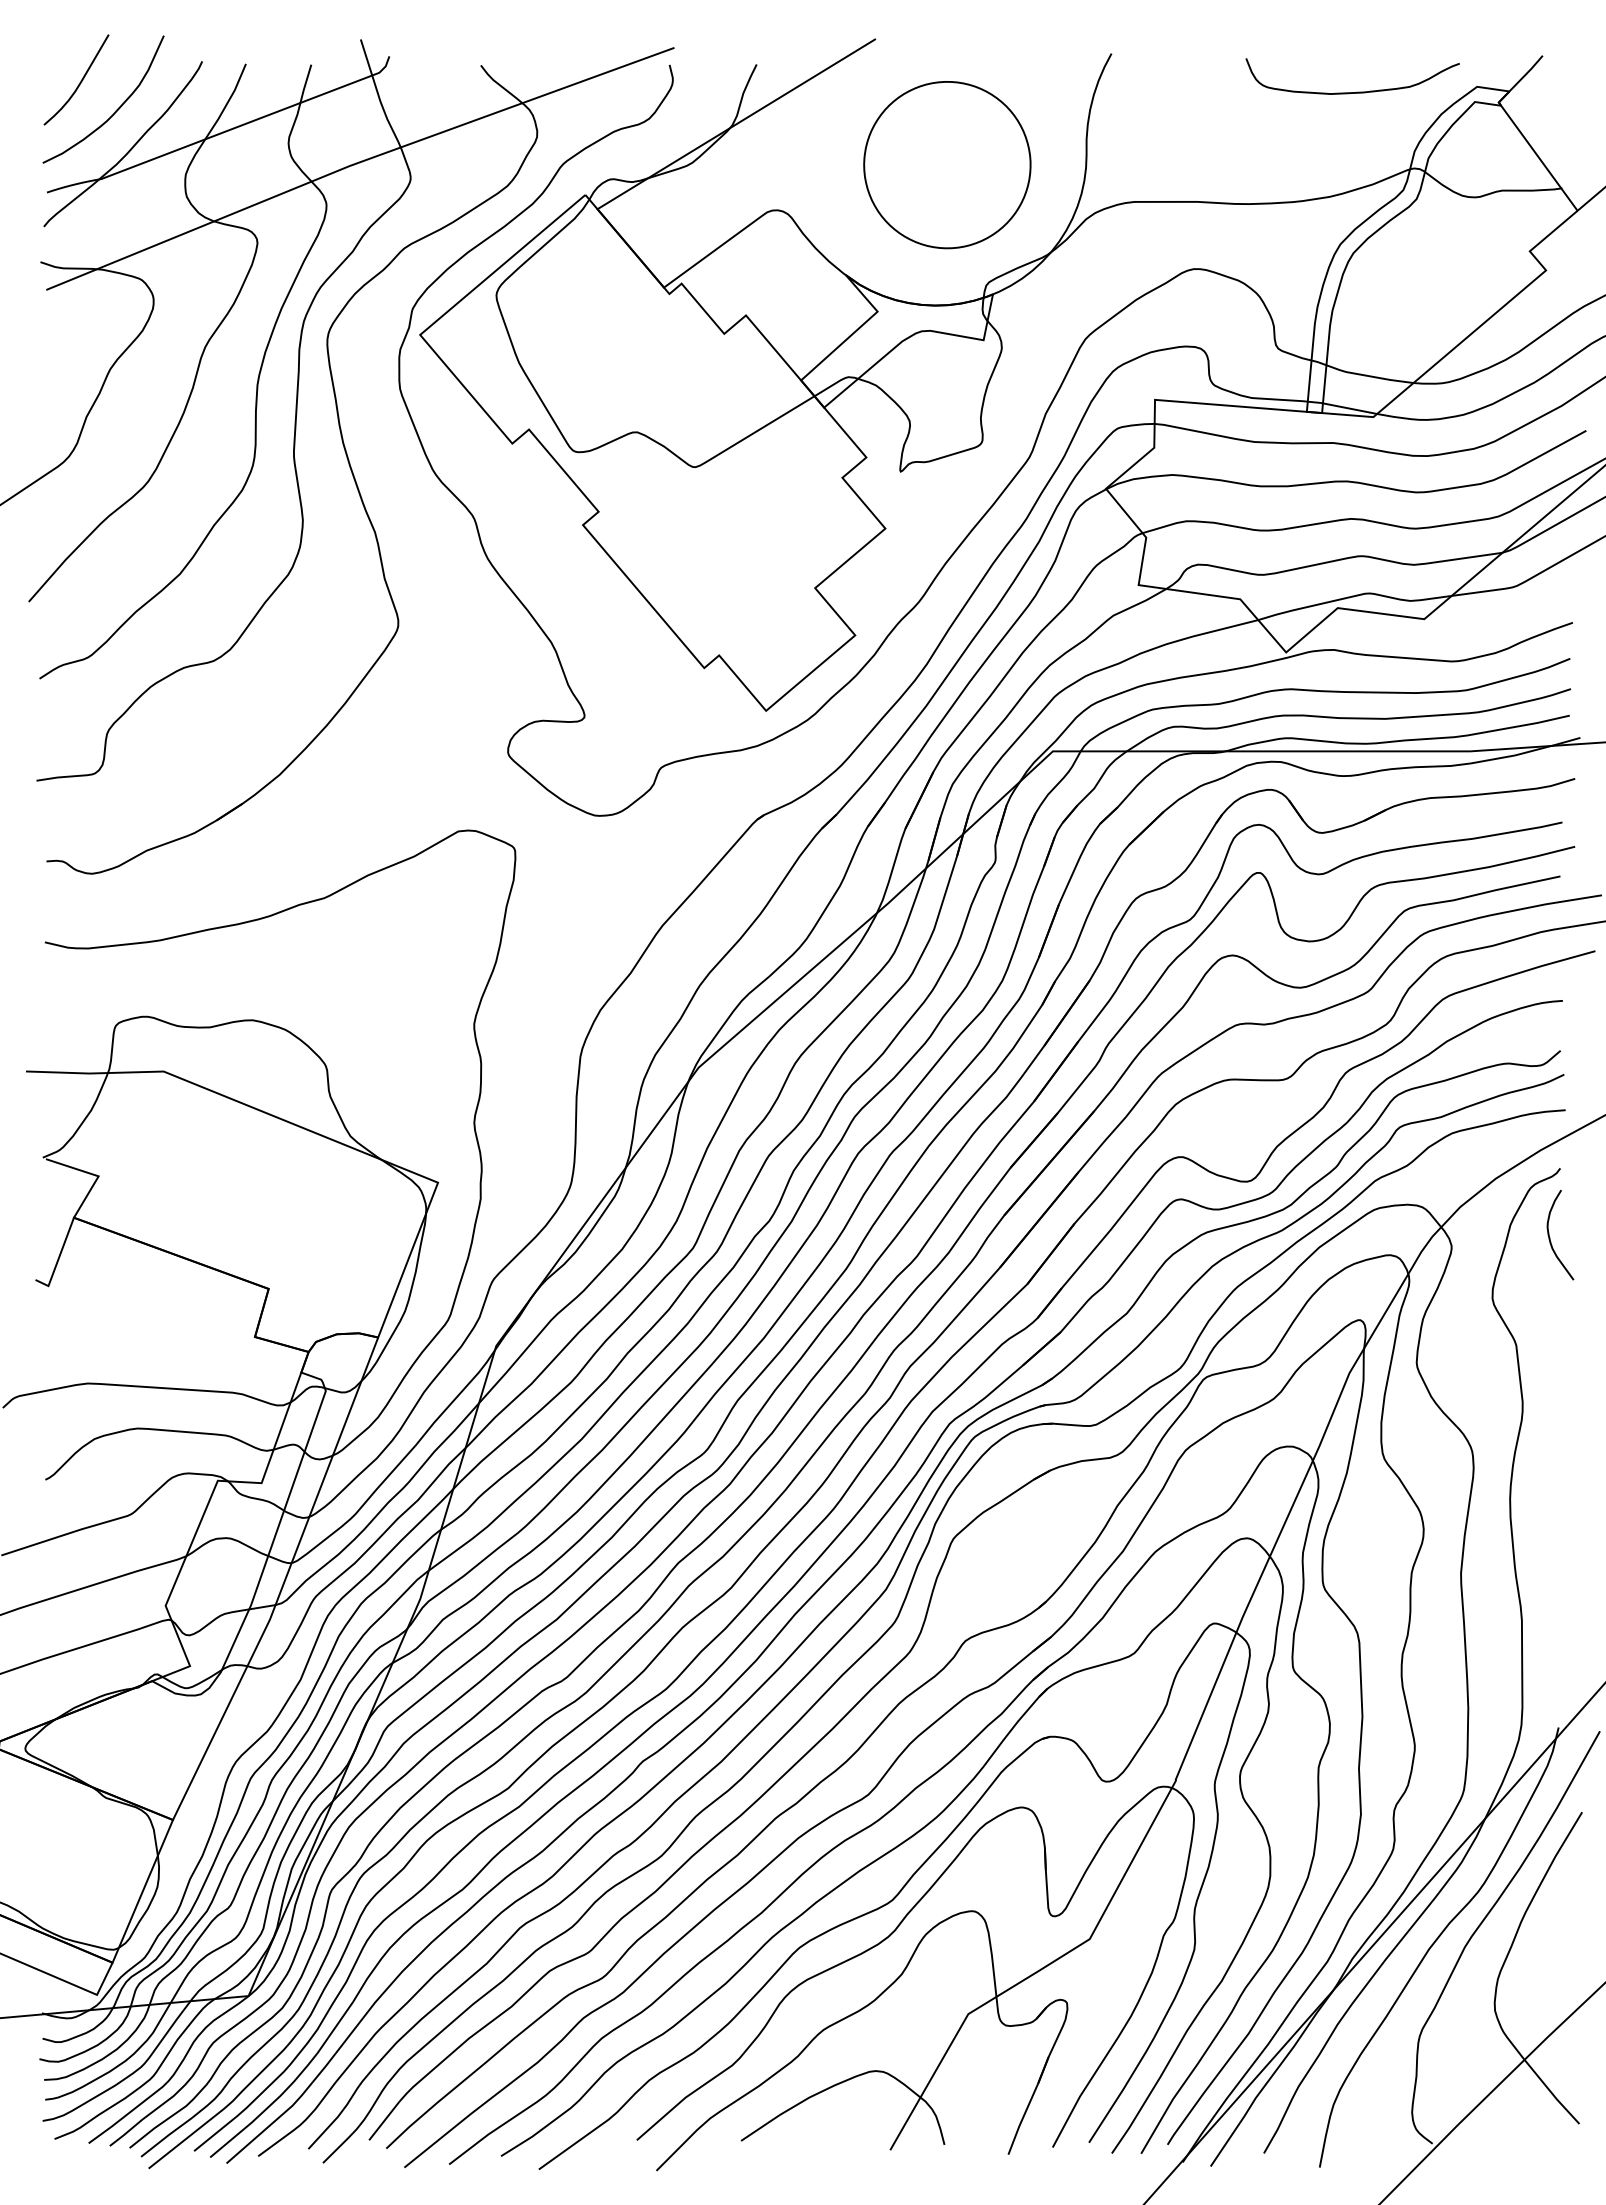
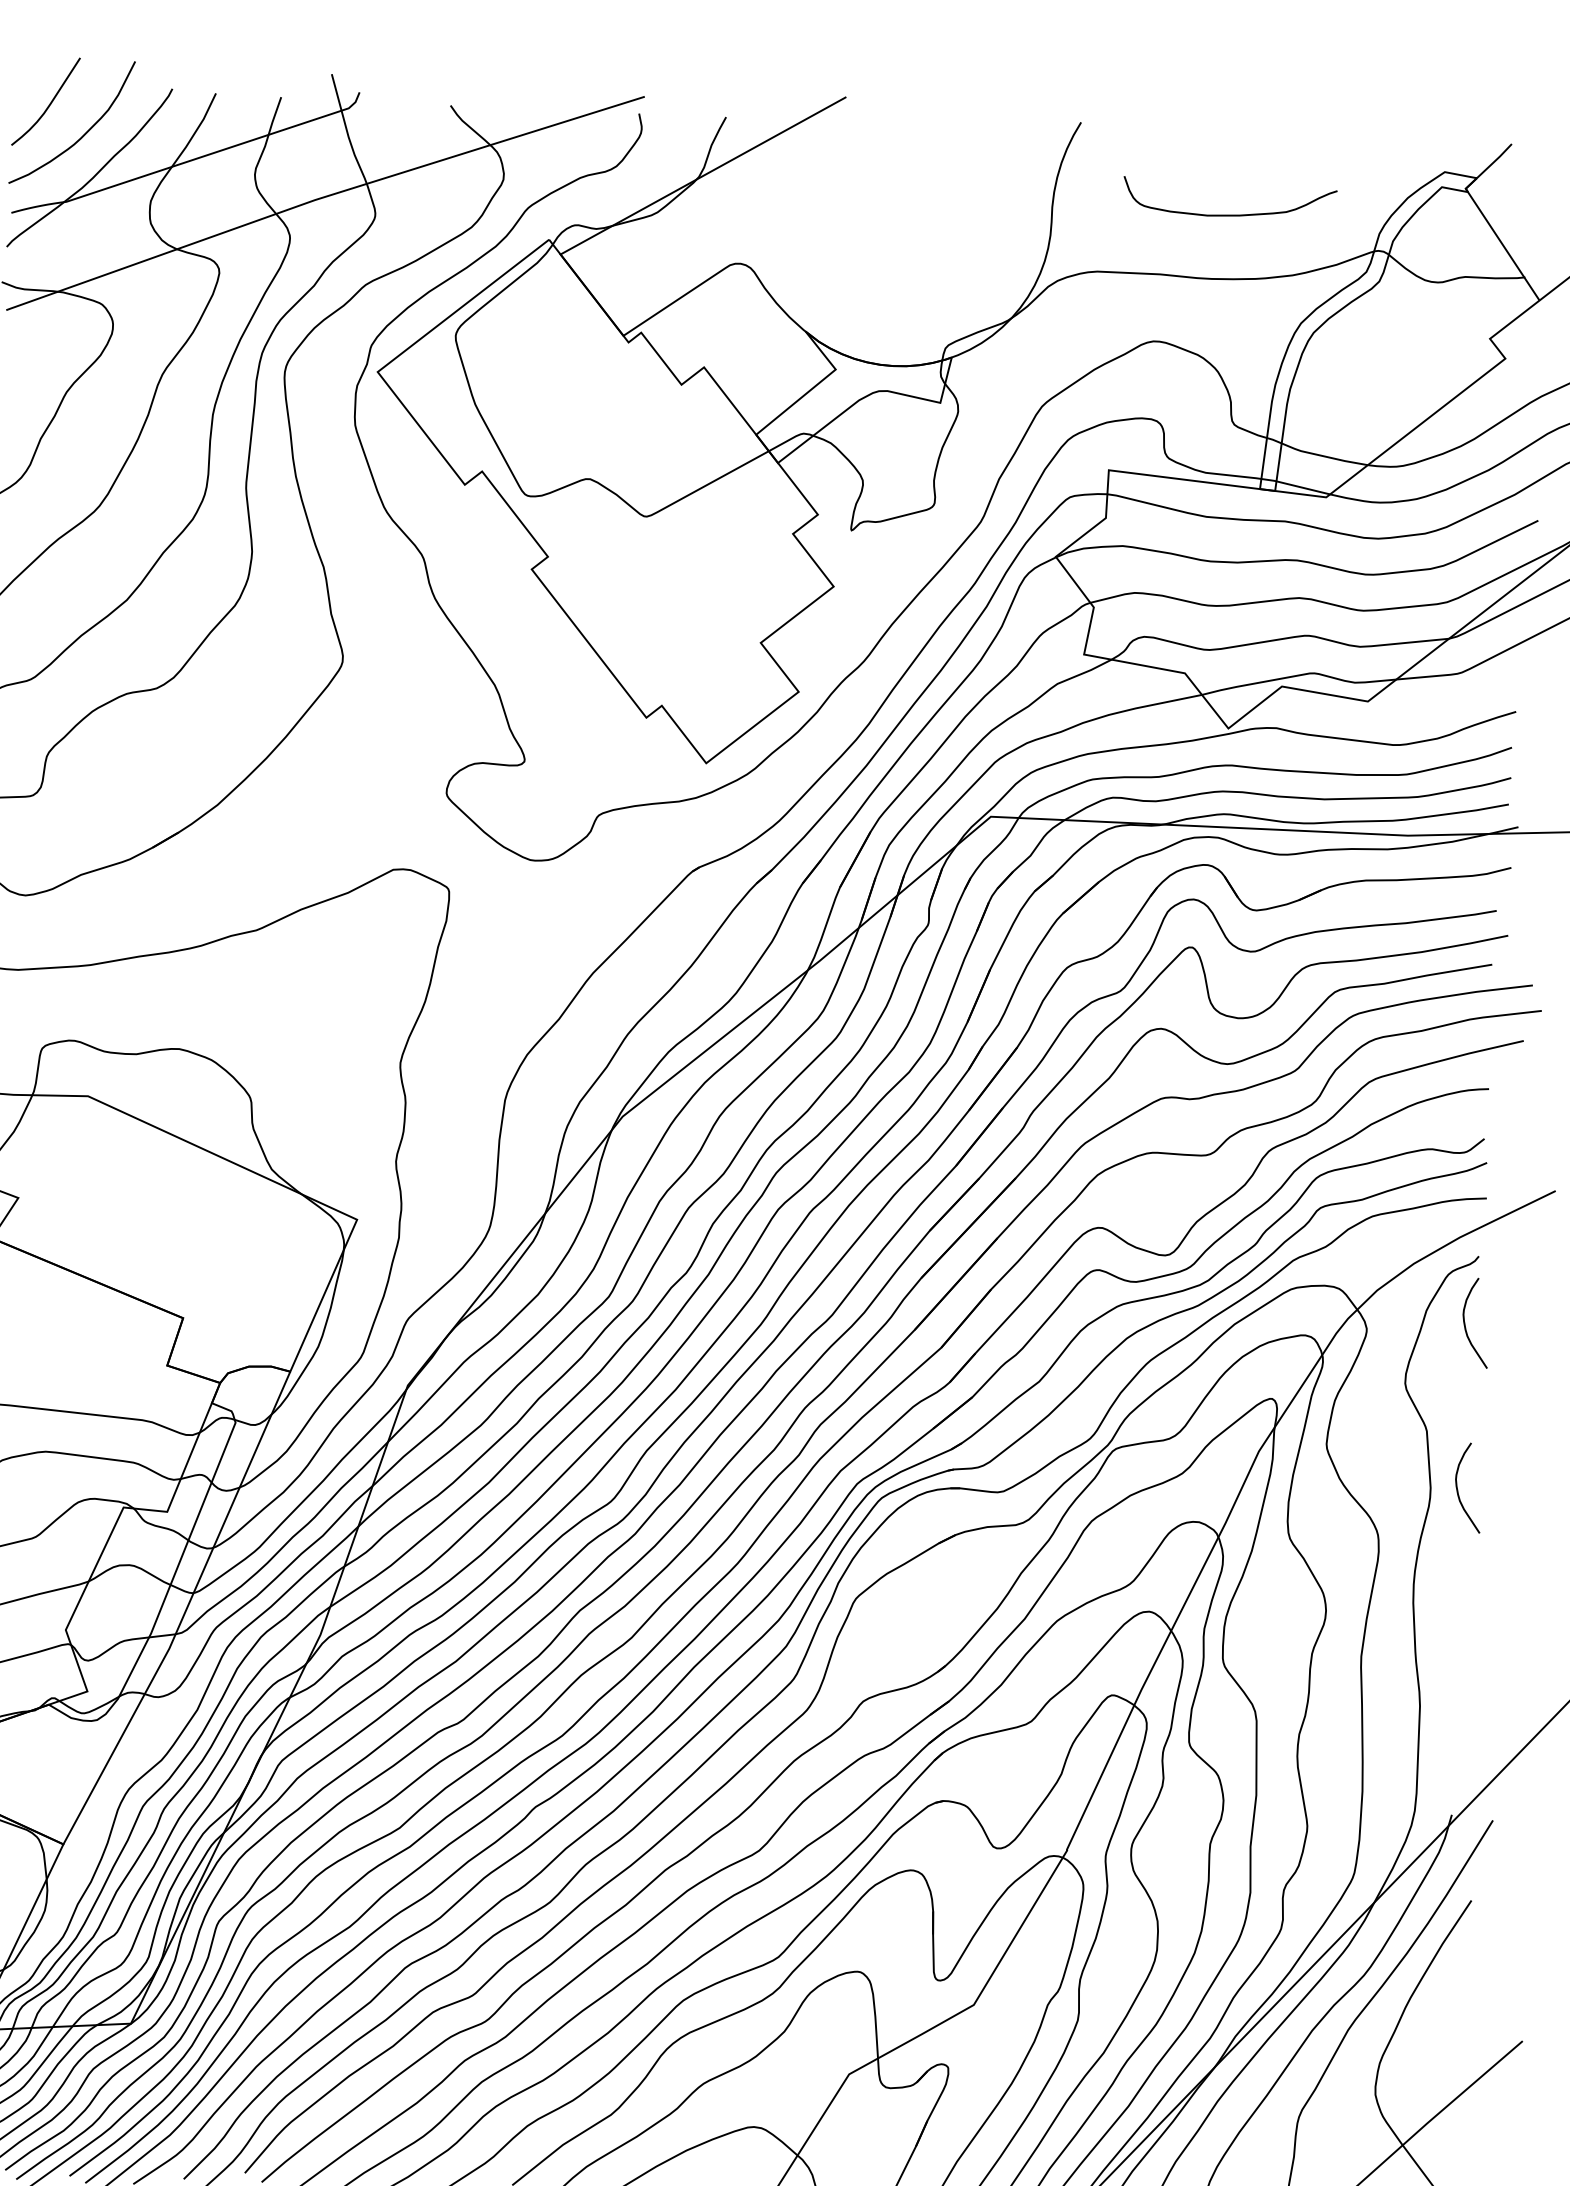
curve: (1357, 91) -> (1234, 214), moved
part: (947, 165) -> (912, 226), removed
curve: (1550, 1402) -> (1458, 1489), added

